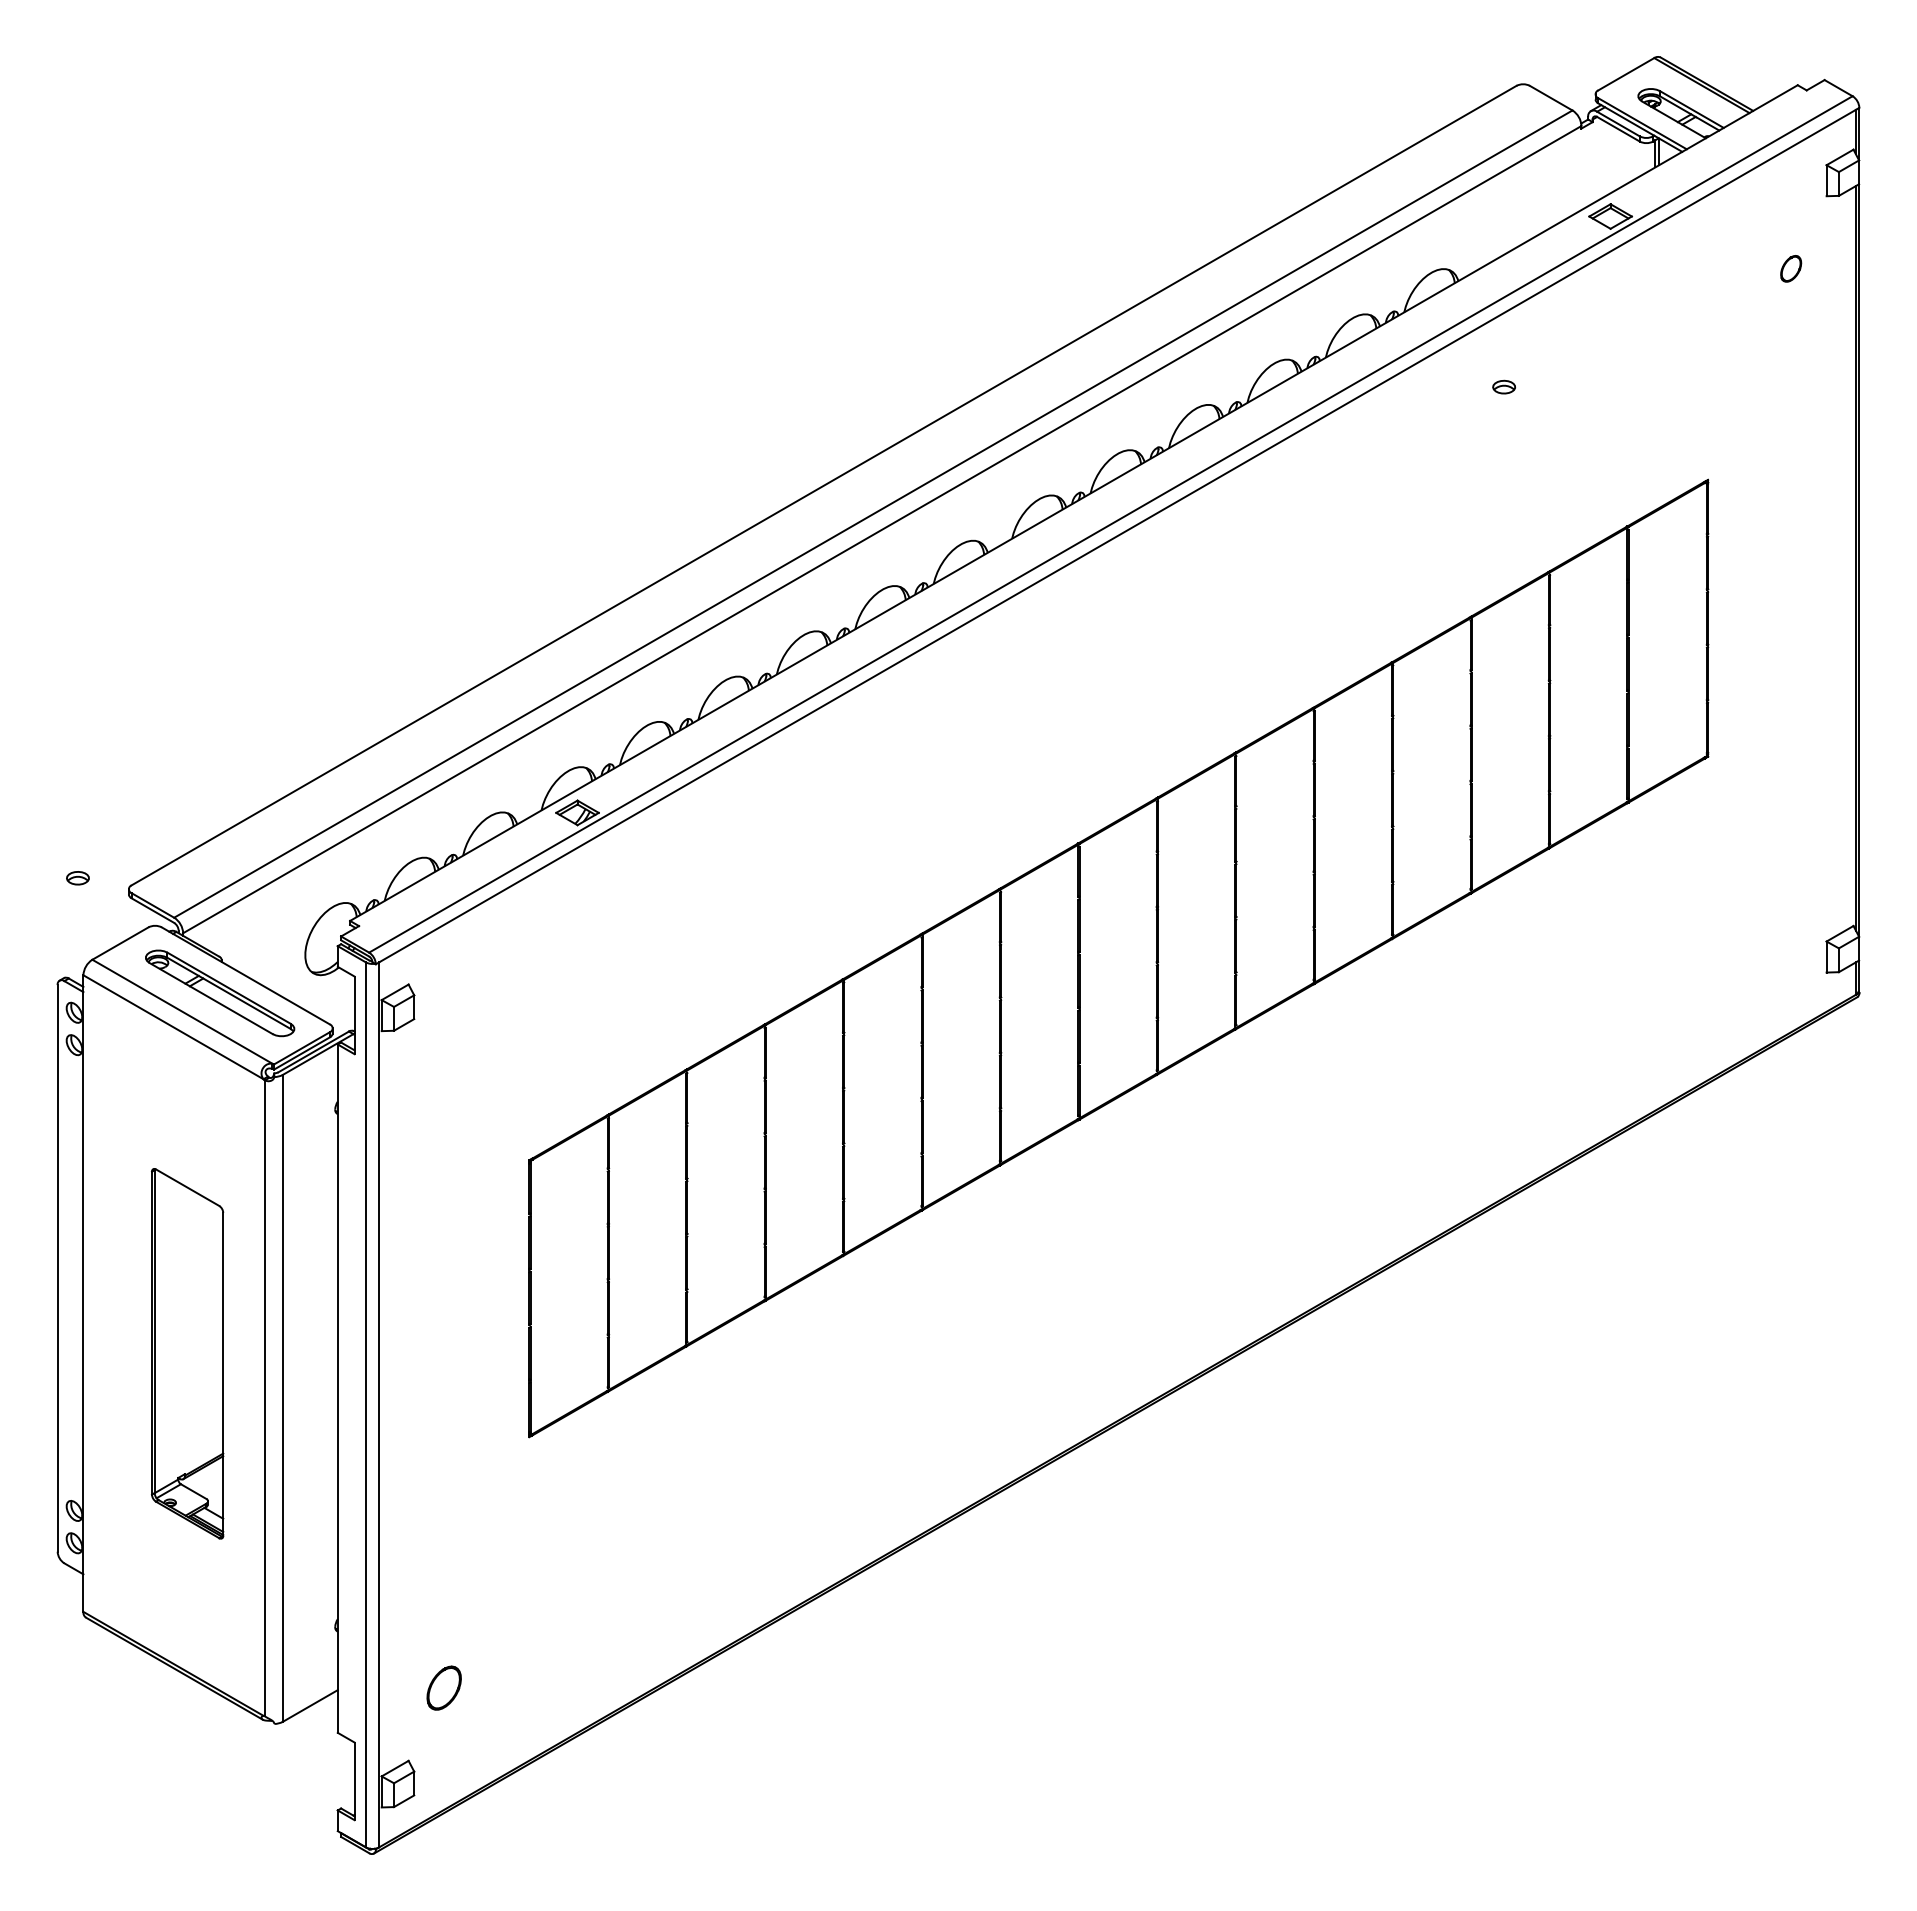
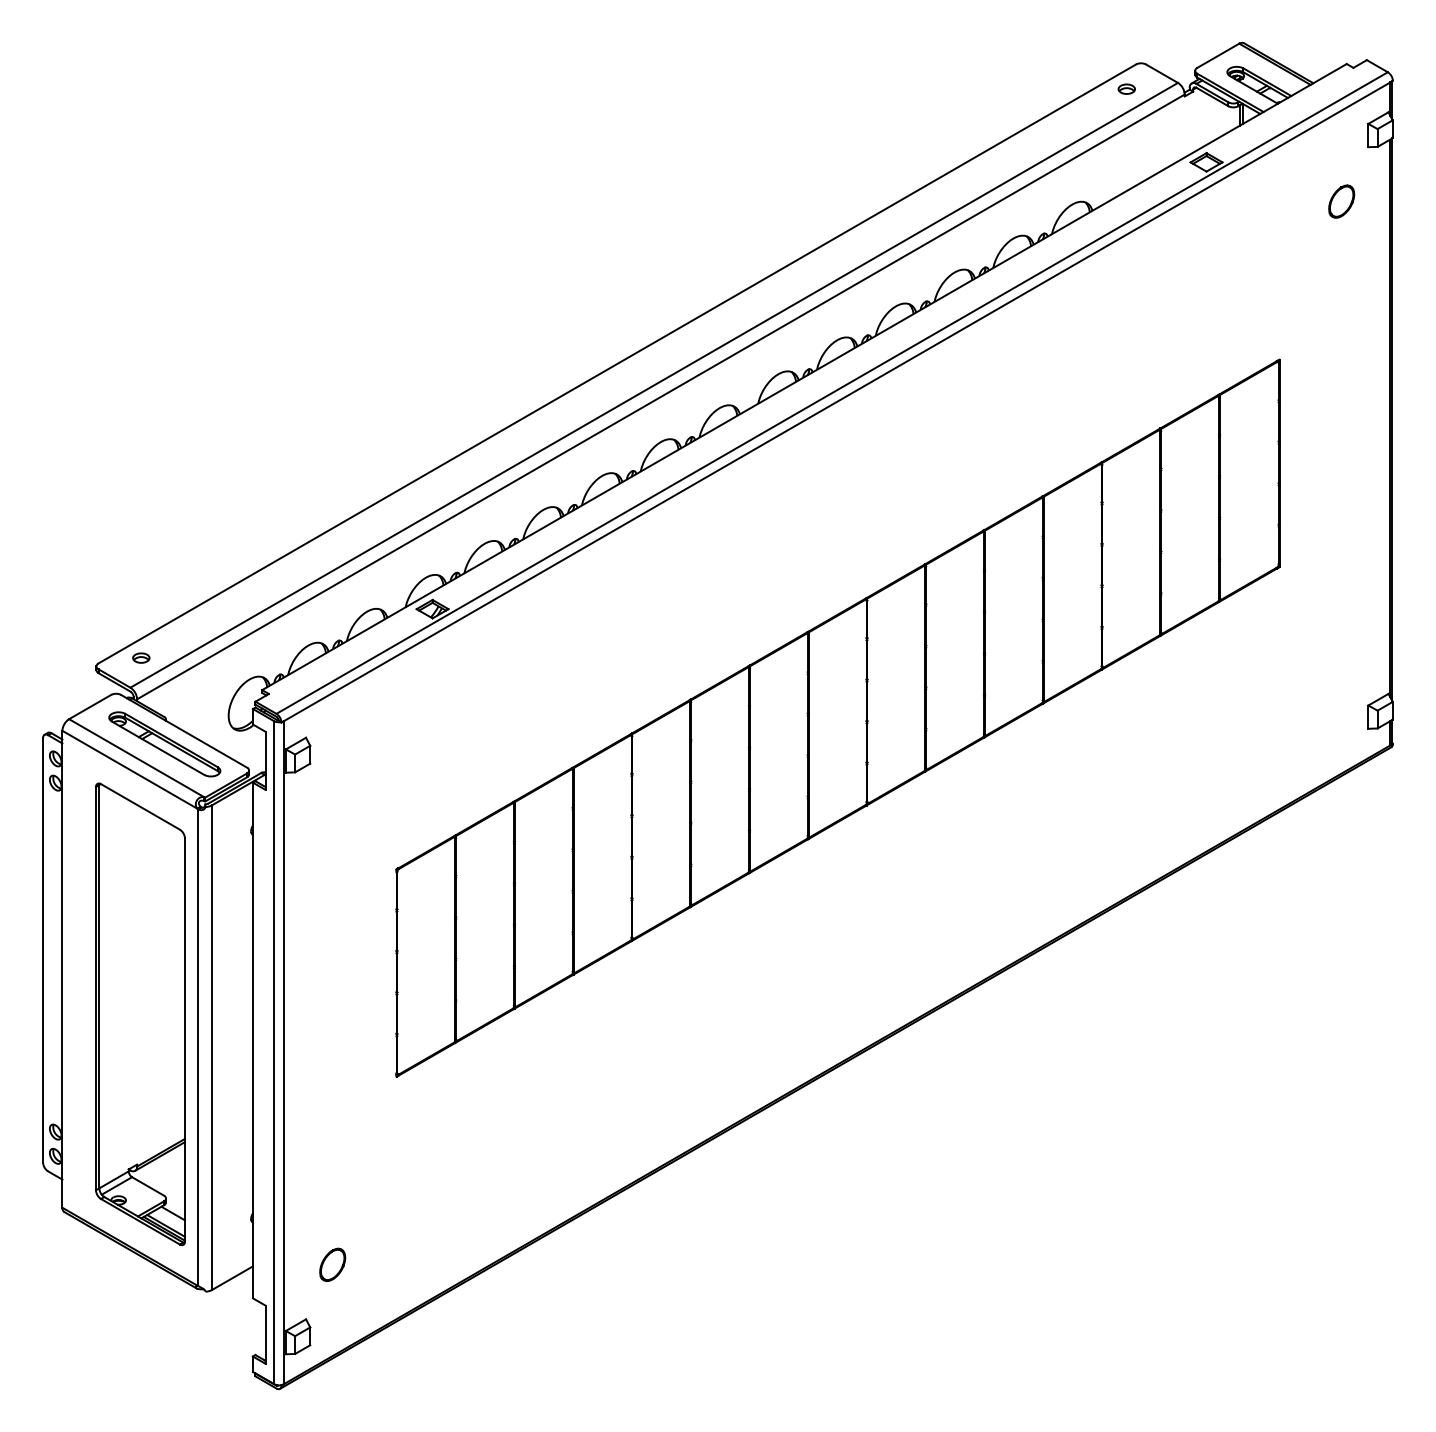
part: (1790, 268) -> (1341, 201), size x1.67
part: (1503, 386) -> (1126, 88), moved
part: (78, 877) -> (141, 657), moved
part: (187, 1353) -> (140, 1014), size x1.67

